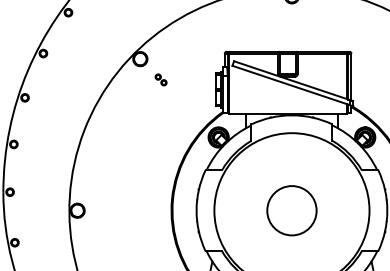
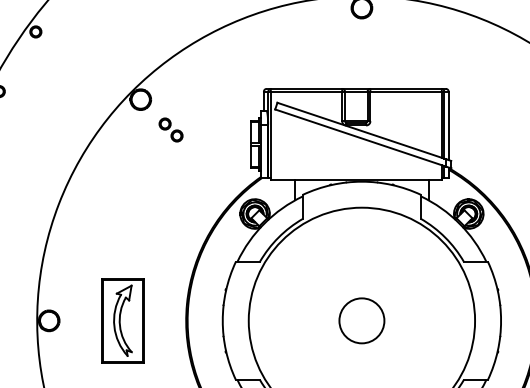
part: (160, 79) -> (170, 129), size x1.43
part: (128, 210) -> (123, 320), added
circle: (291, 210) -> (361, 320), size x0.62

